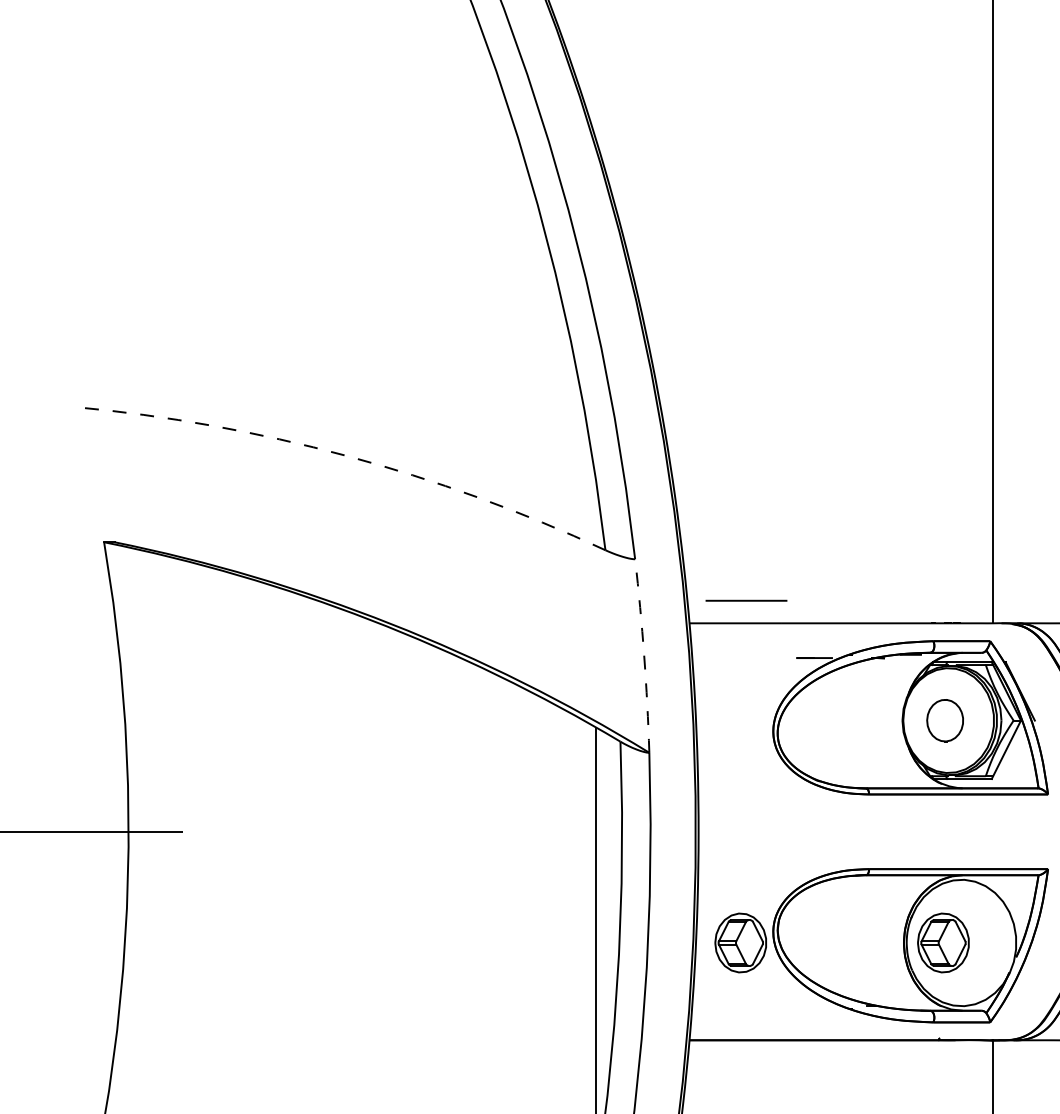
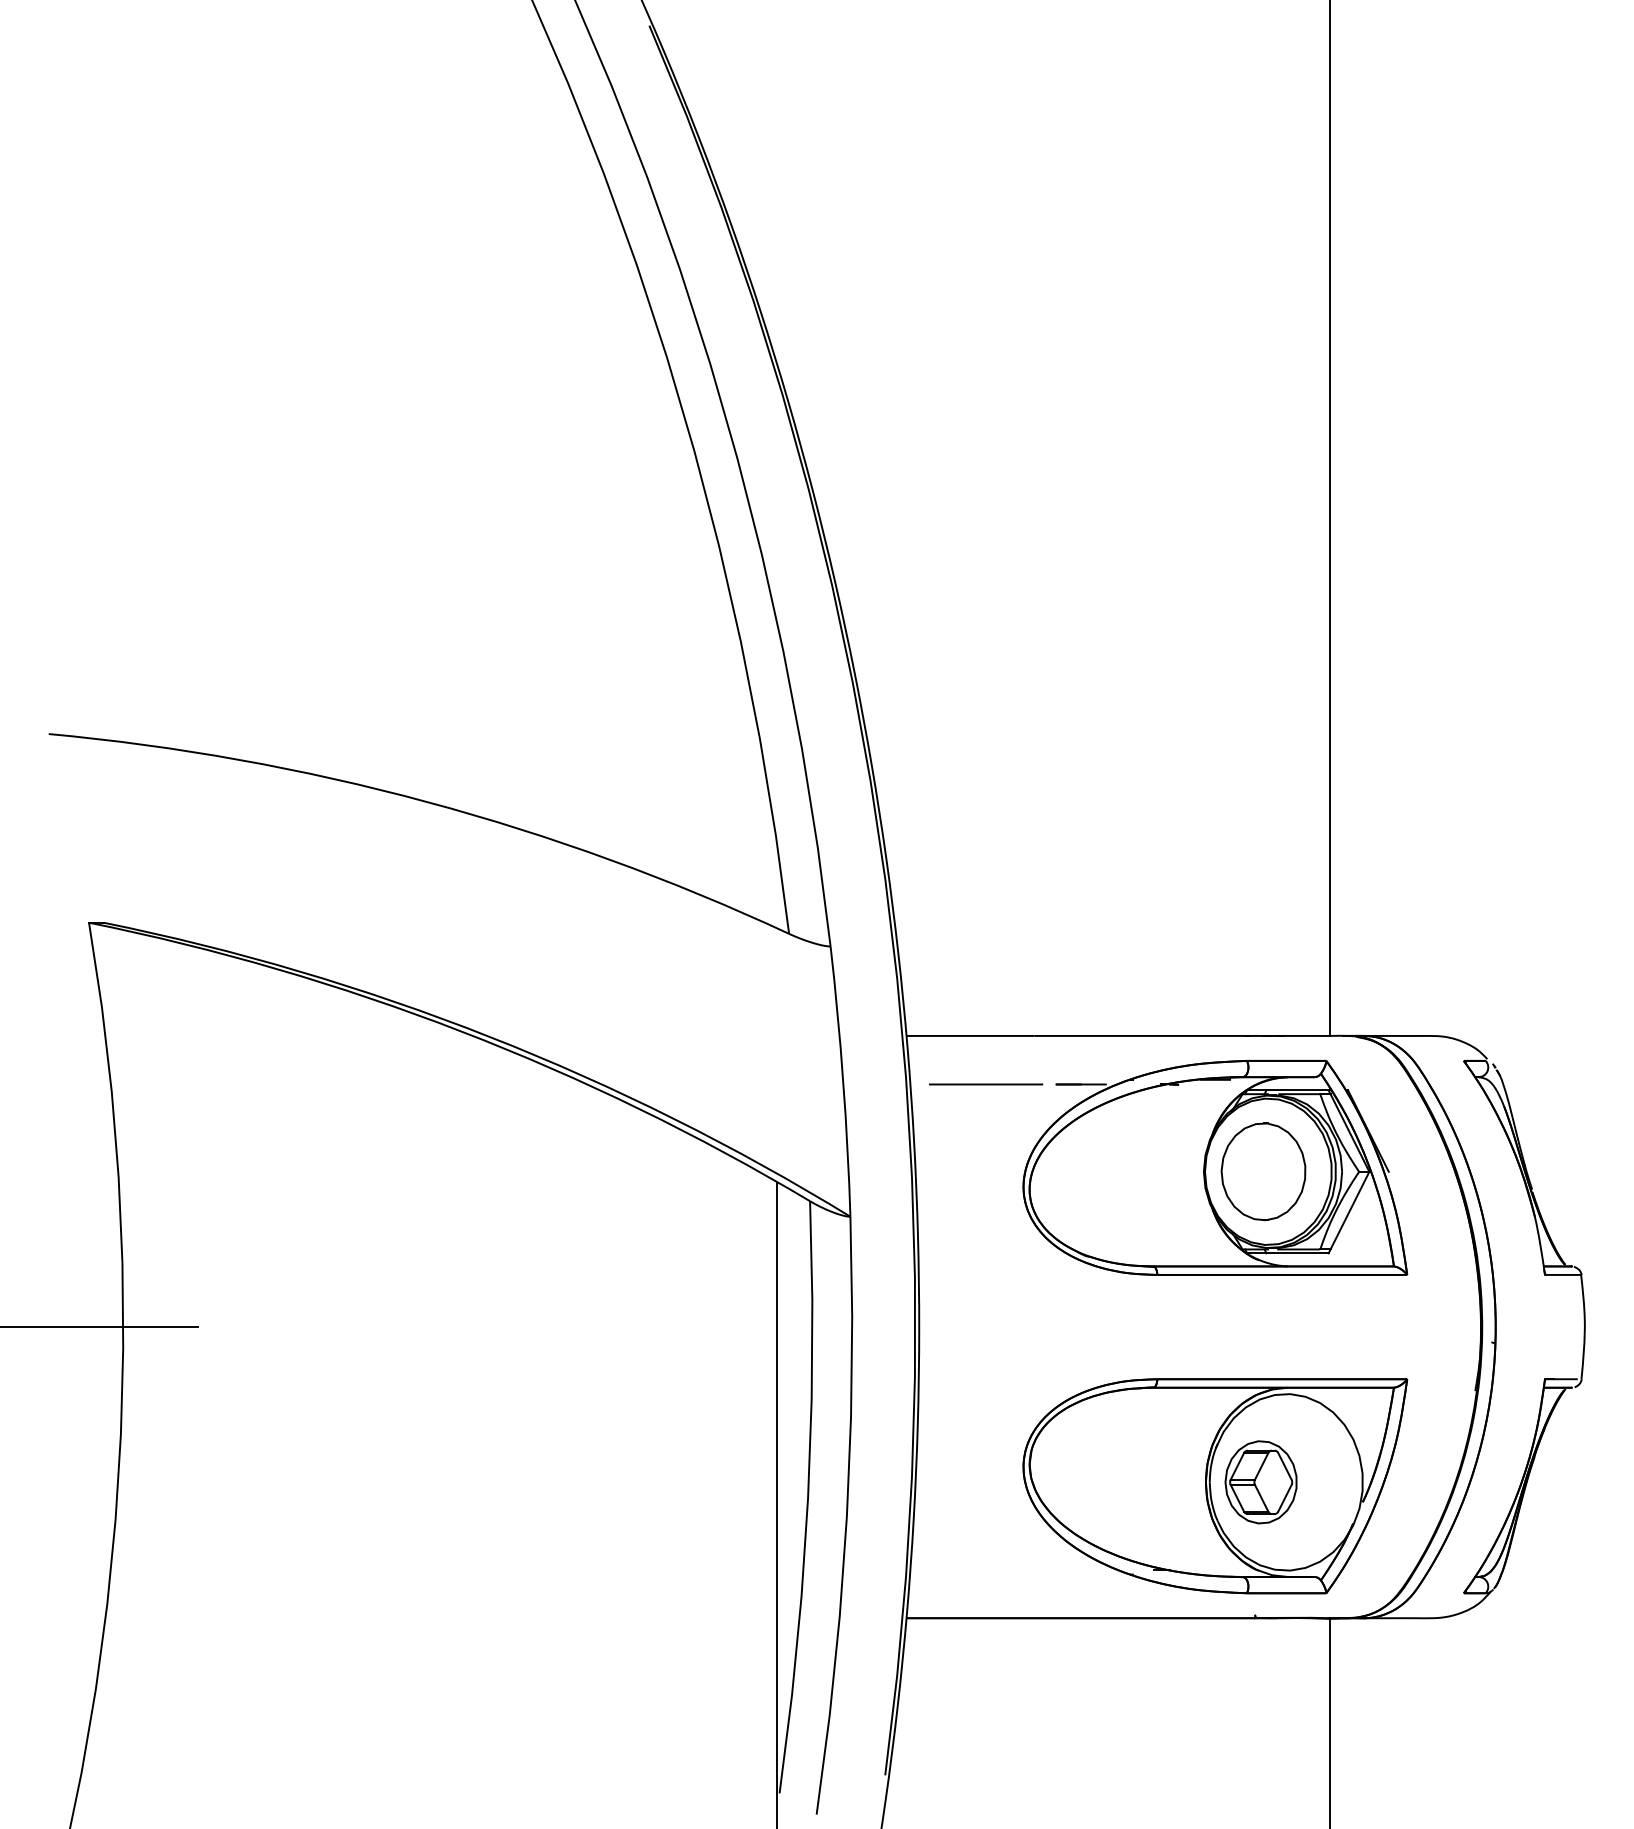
arc: (346, 456) -> (427, 802), dashed -> solid
line: (746, 600) -> (986, 1084), moved
arc: (644, 655) -> (843, 1081), dashed -> solid
part: (945, 720) -> (1263, 1171), size x1.67
part: (740, 943) -> (977, 1482), removed

